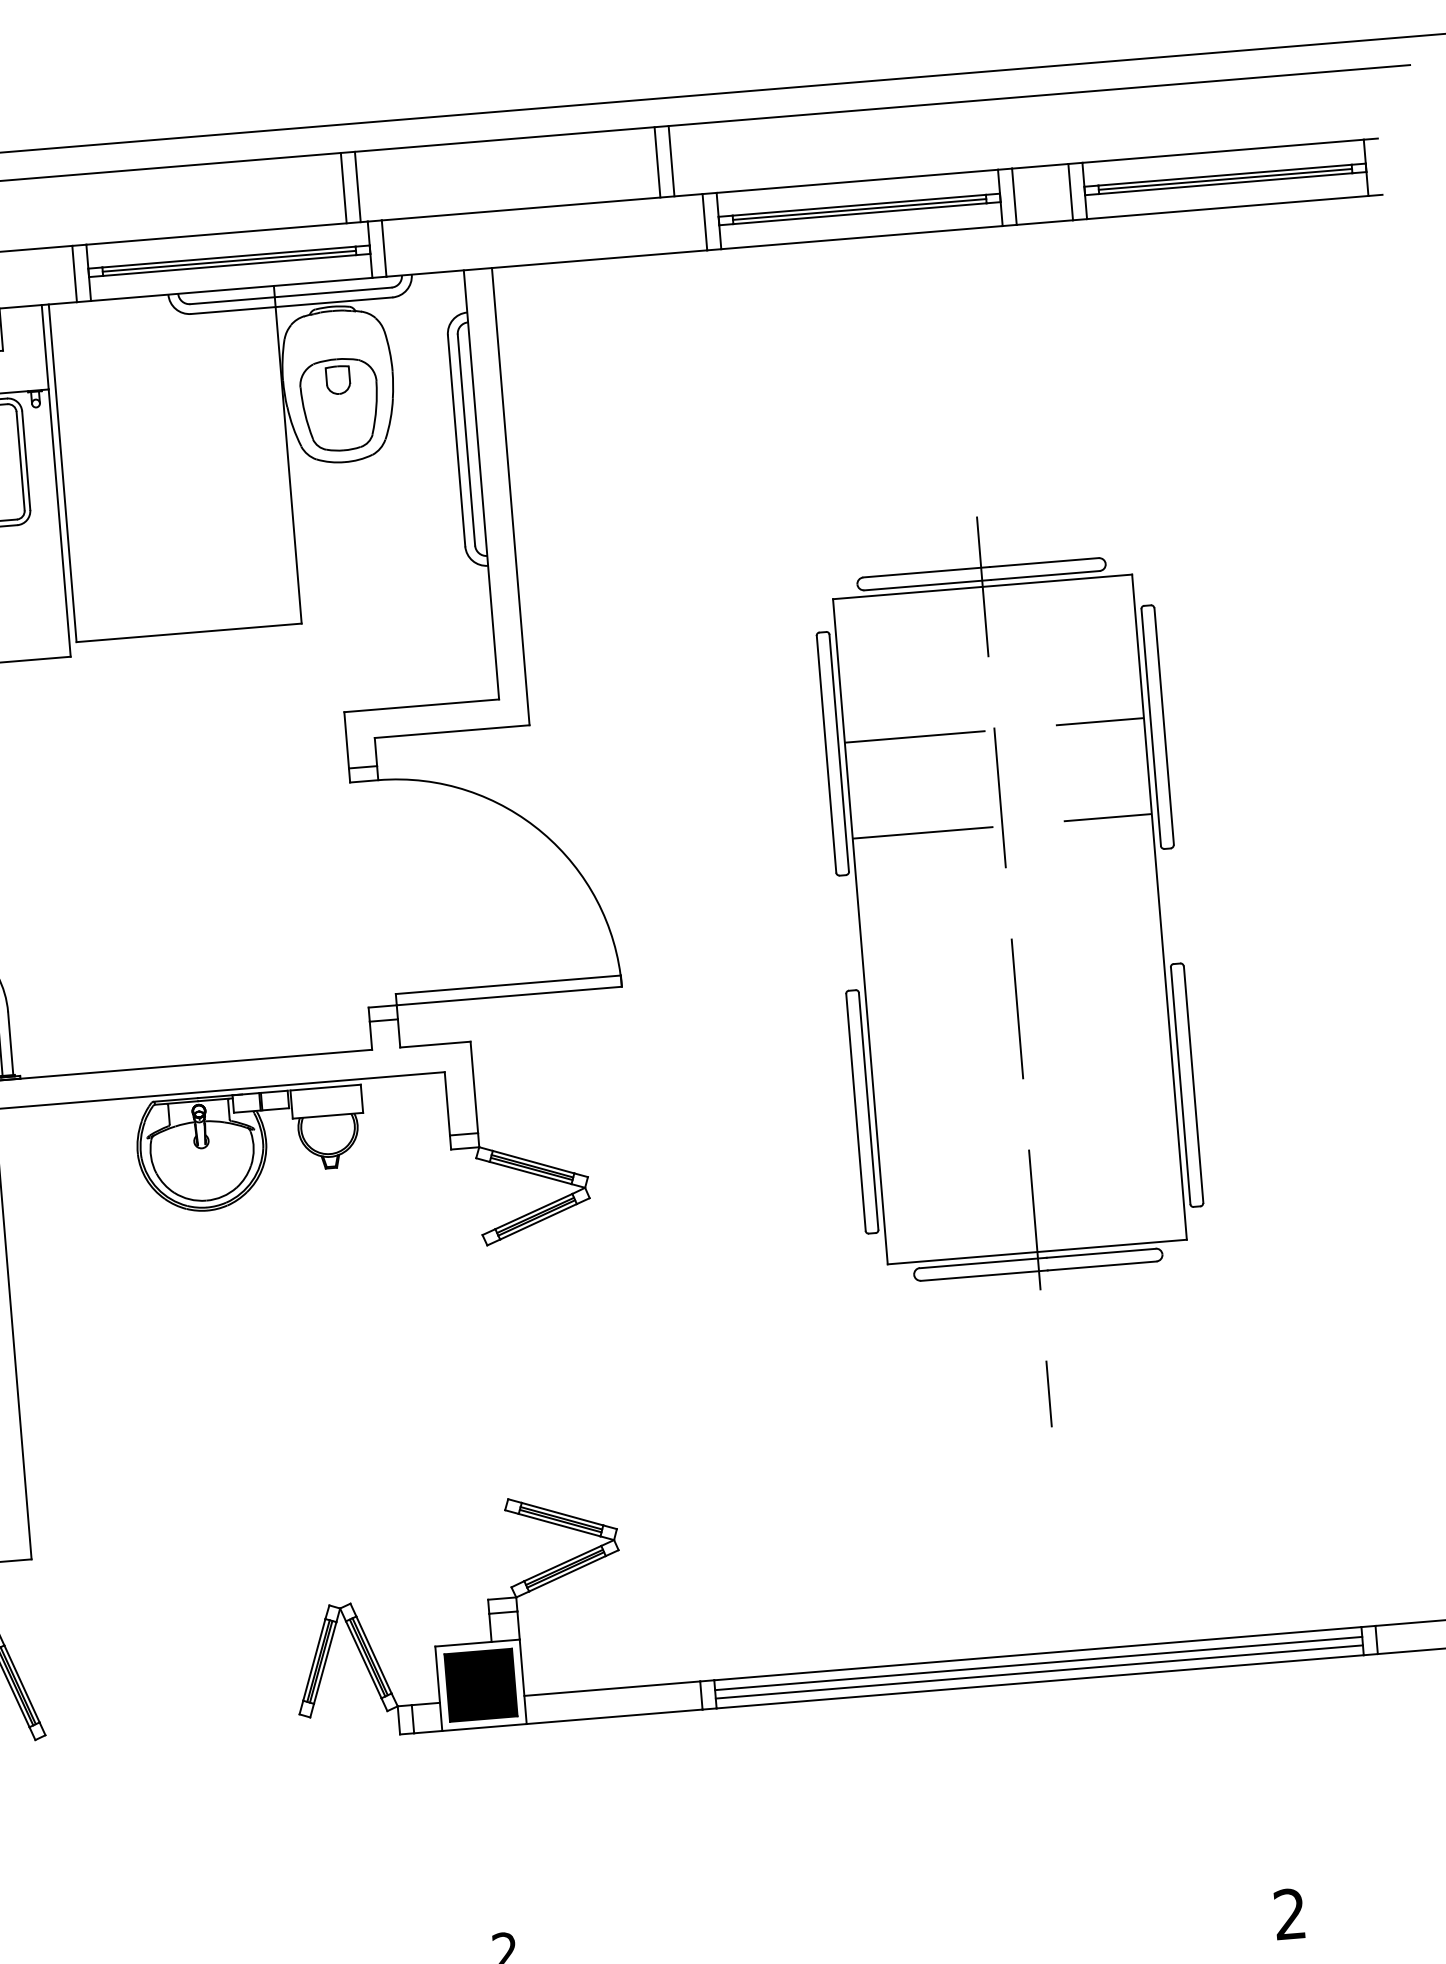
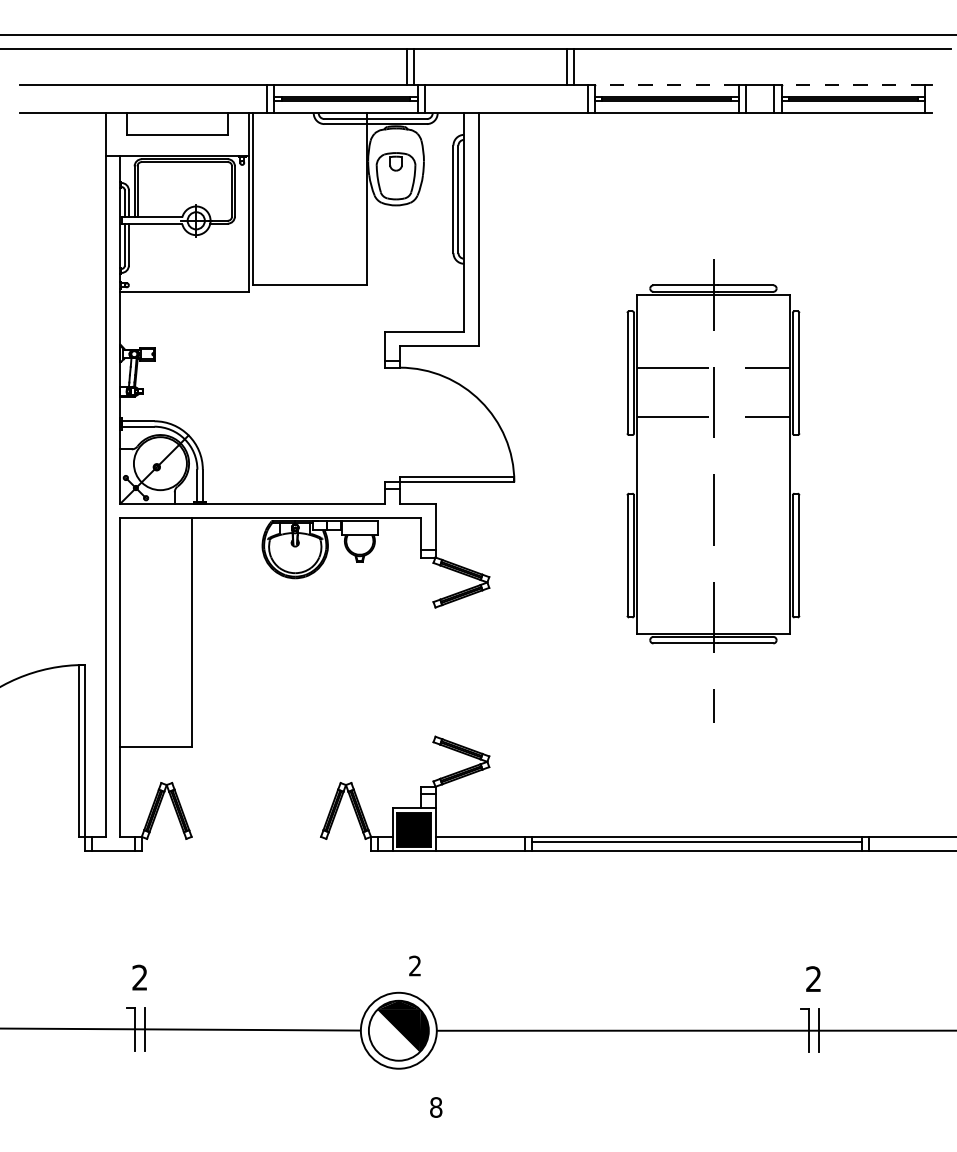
line: (1223, 150) -> (853, 84), solid -> dashed
line: (856, 181) -> (666, 84), solid -> dashed
line: (1038, 1672) -> (696, 846), removed

